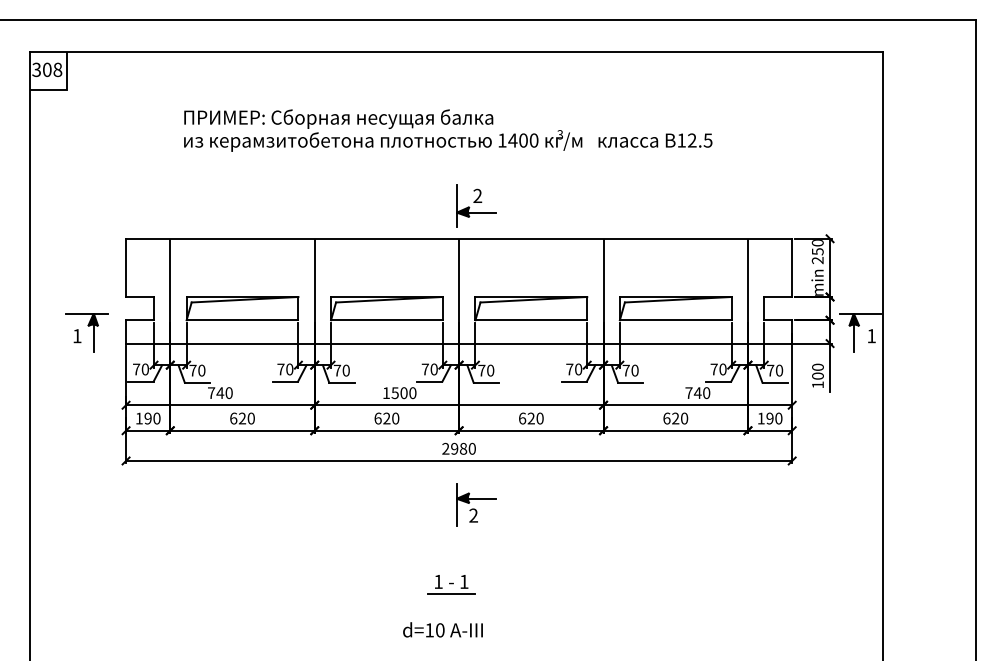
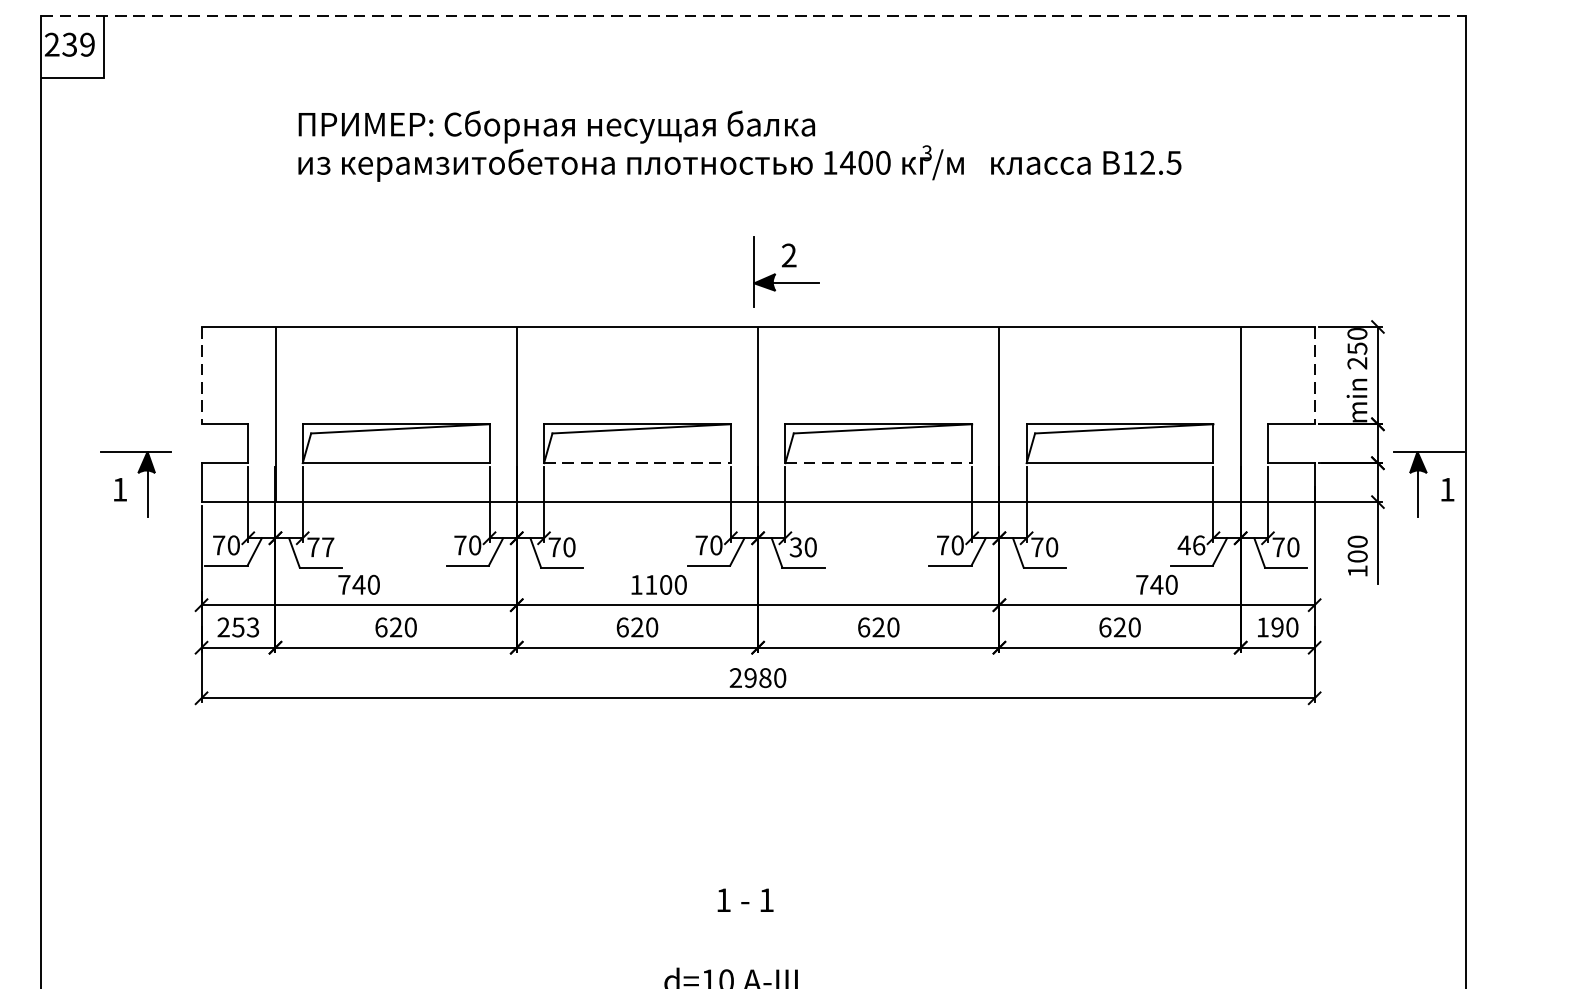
line: (456, 52) -> (753, 15), solid -> dashed
text: (47, 69) -> (70, 44), 308 -> 239
line: (126, 268) -> (202, 376), solid -> dashed
line: (792, 268) -> (1315, 376), solid -> dashed
line: (386, 320) -> (636, 463), solid -> dashed
line: (531, 320) -> (879, 463), solid -> dashed
text: (718, 369) -> (1191, 545), 70 -> 46
text: (201, 370) -> (327, 547), 70 -> 77
text: (481, 370) -> (795, 547), 70 -> 30
text: (394, 393) -> (650, 585), 1500 -> 1100
text: (147, 418) -> (237, 627), 190 -> 253
part: (476, 504) -> (787, 771), removed
line: (451, 594) -> (745, 921), removed

